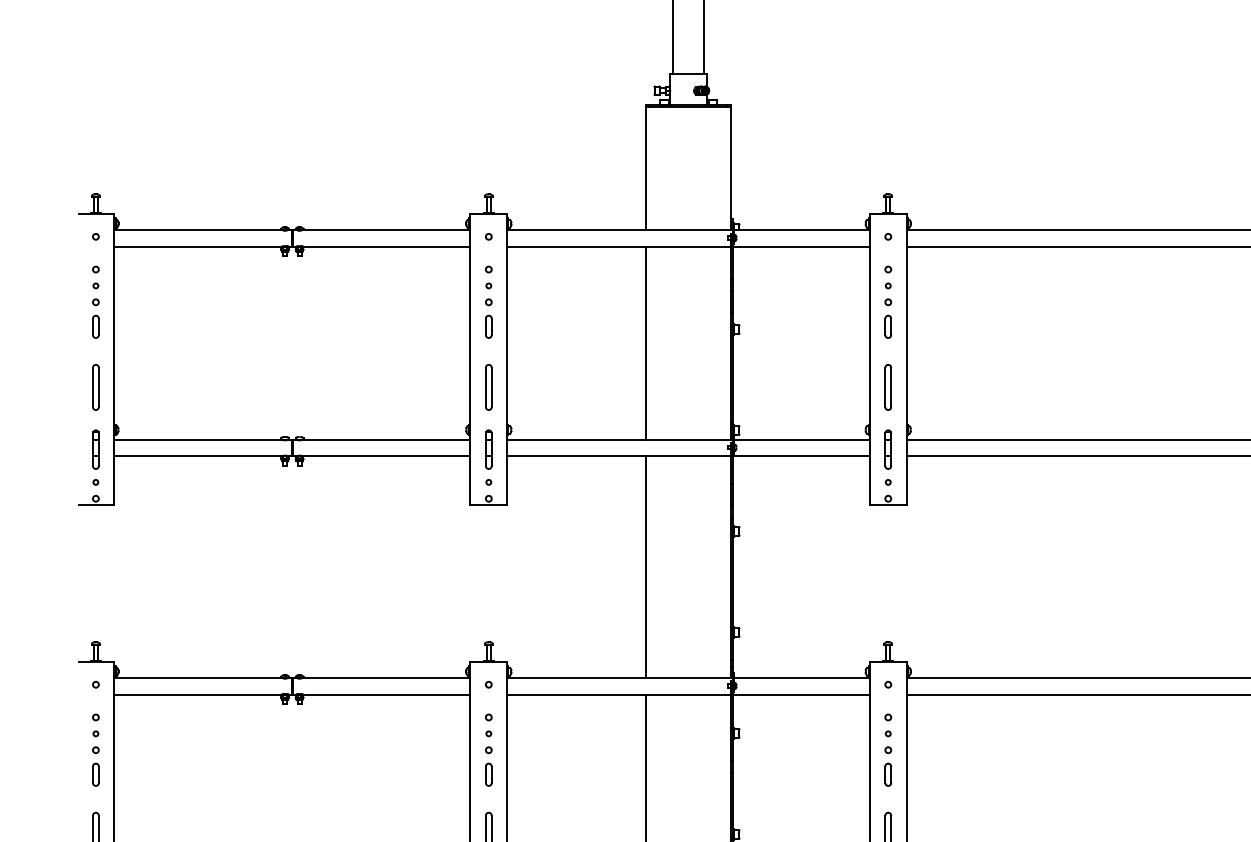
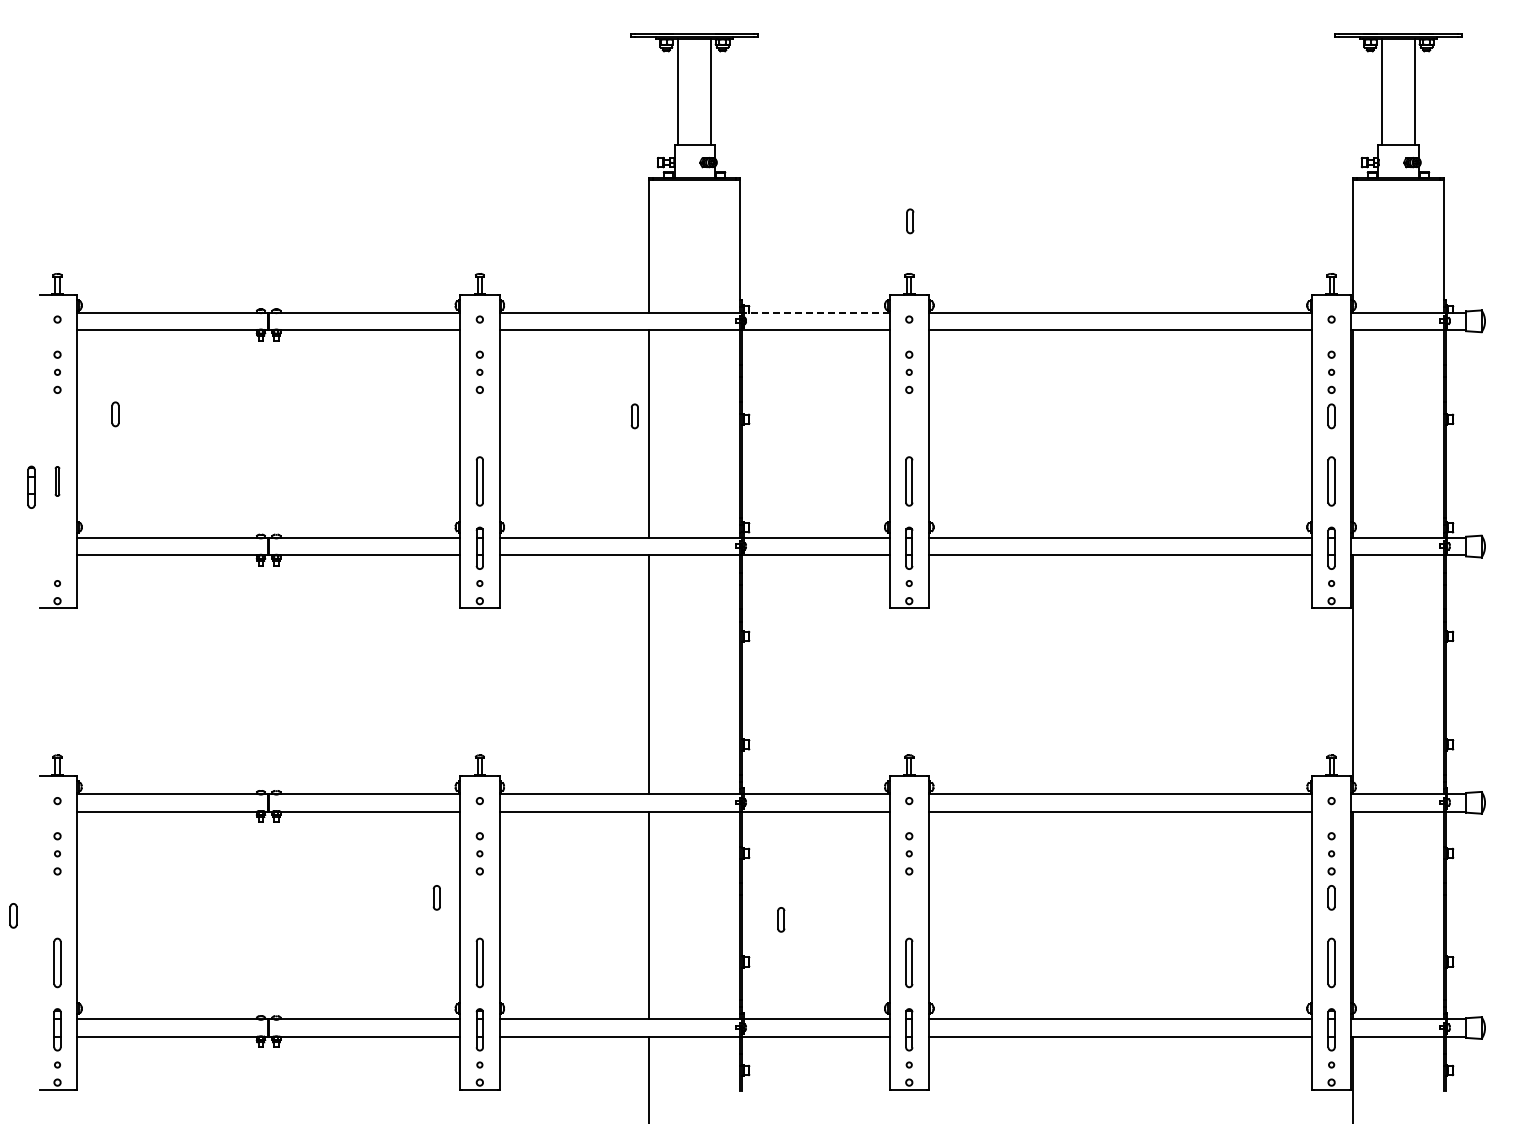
line: (801, 230) -> (816, 312), solid -> dashed
part: (95, 326) -> (115, 414), moved
part: (488, 326) -> (634, 416), moved
part: (888, 326) -> (910, 221), moved
part: (95, 387) -> (57, 481), size x0.6
part: (95, 448) -> (31, 486), moved
part: (95, 774) -> (13, 915), moved
part: (488, 774) -> (436, 897), moved
part: (888, 774) -> (781, 919), moved

